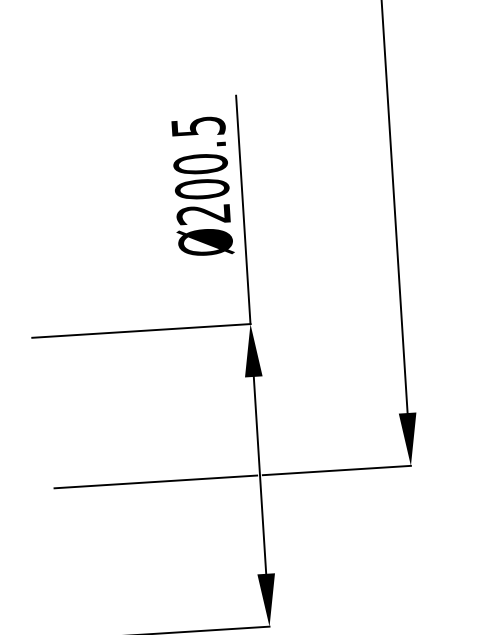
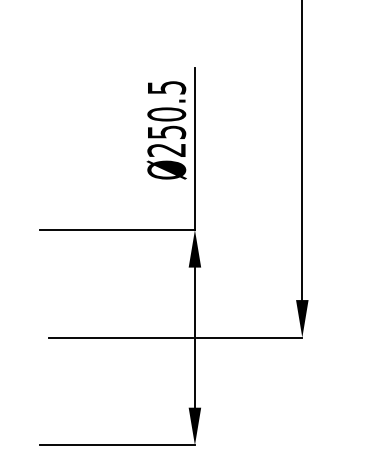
text: (201, 189) -> (166, 132), Ø200.5 -> Ø250.5

